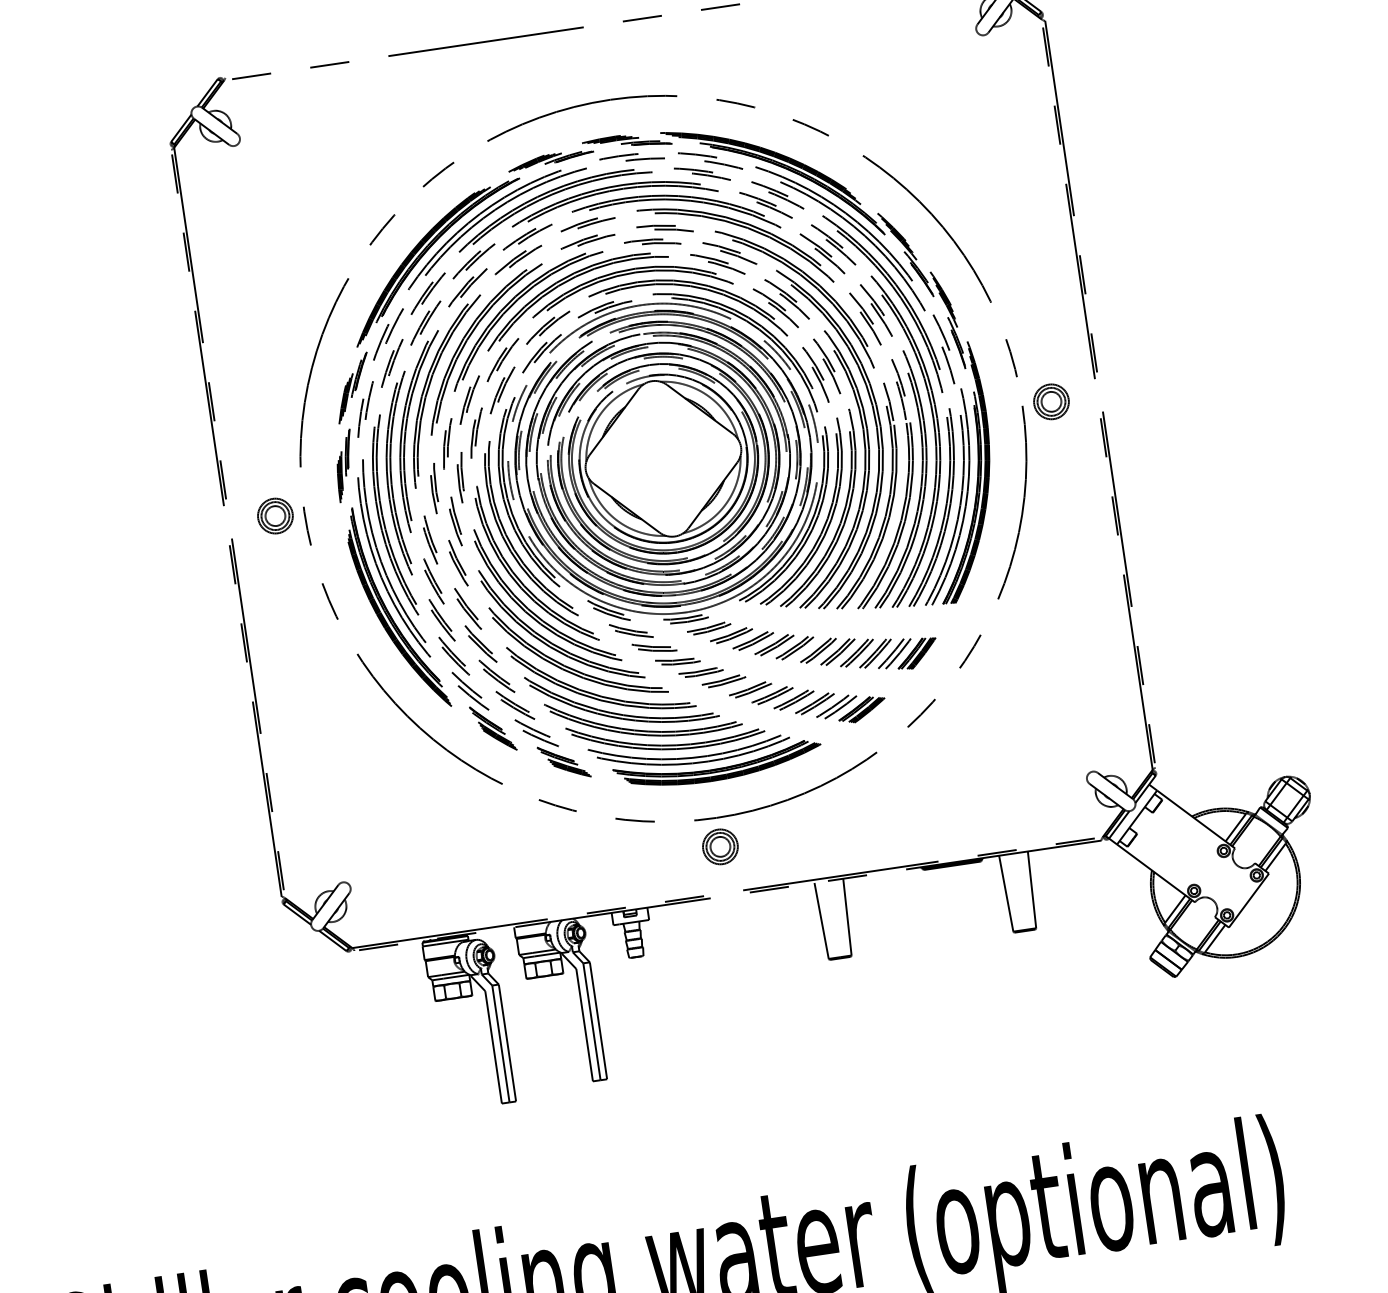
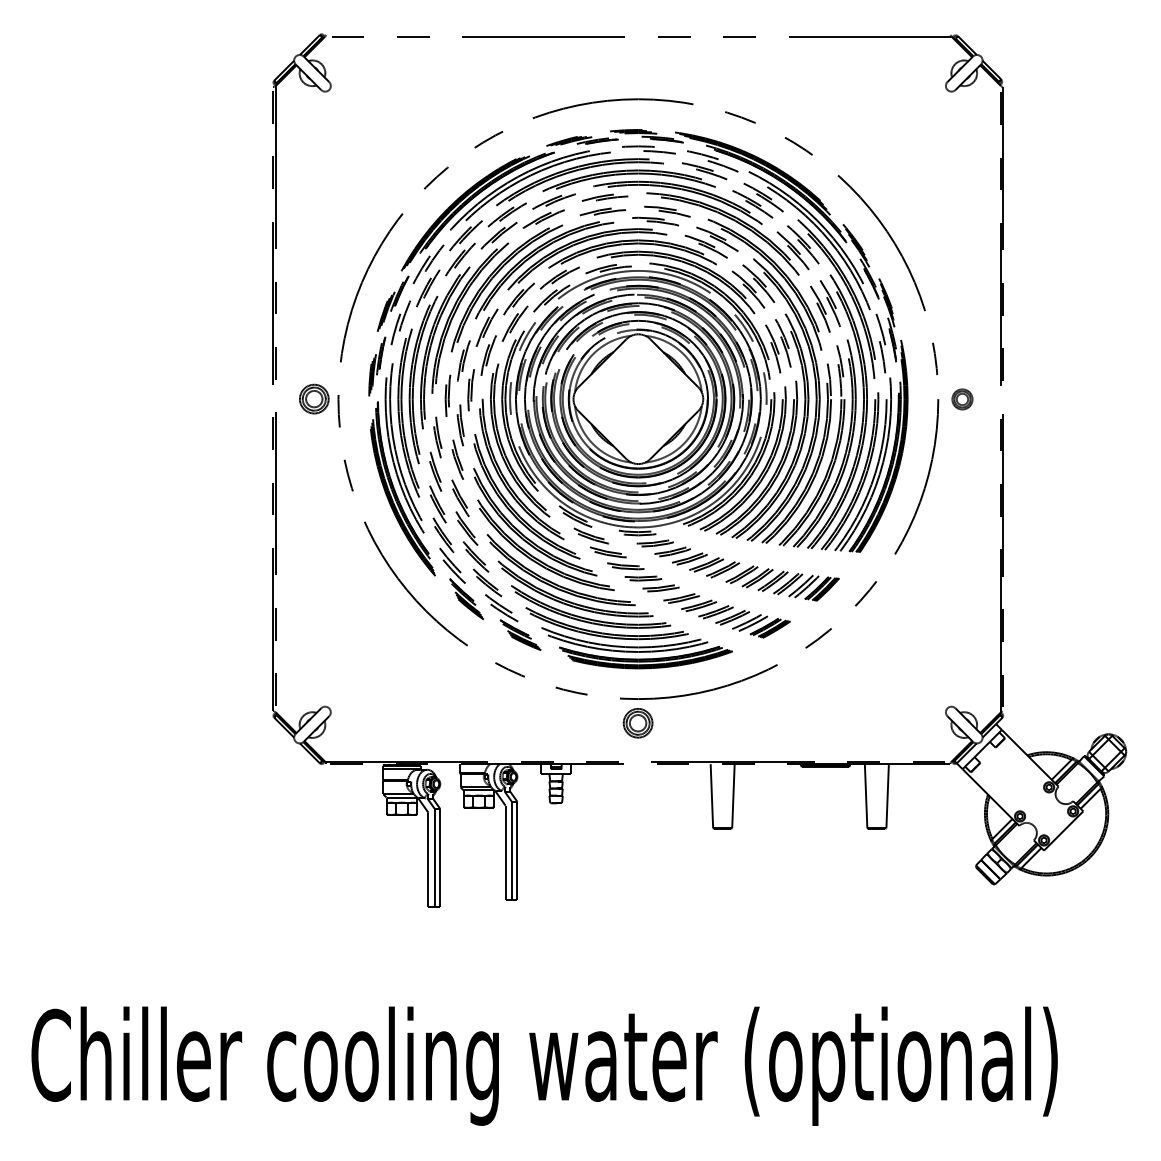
part: (1051, 401) -> (962, 399), size x0.7

